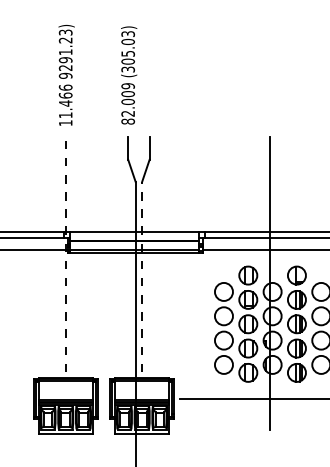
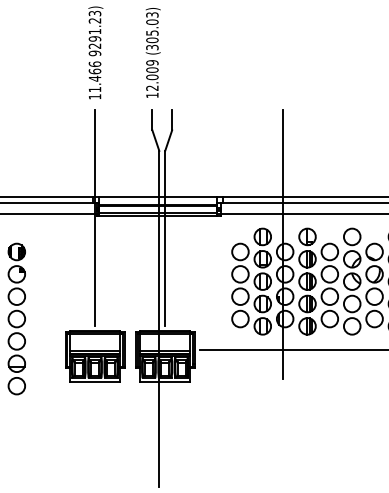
text: (128, 121) -> (152, 95), 82.009 -> 12.009
line: (66, 254) -> (95, 217), dashed -> solid
line: (142, 276) -> (165, 237), dashed -> solid

